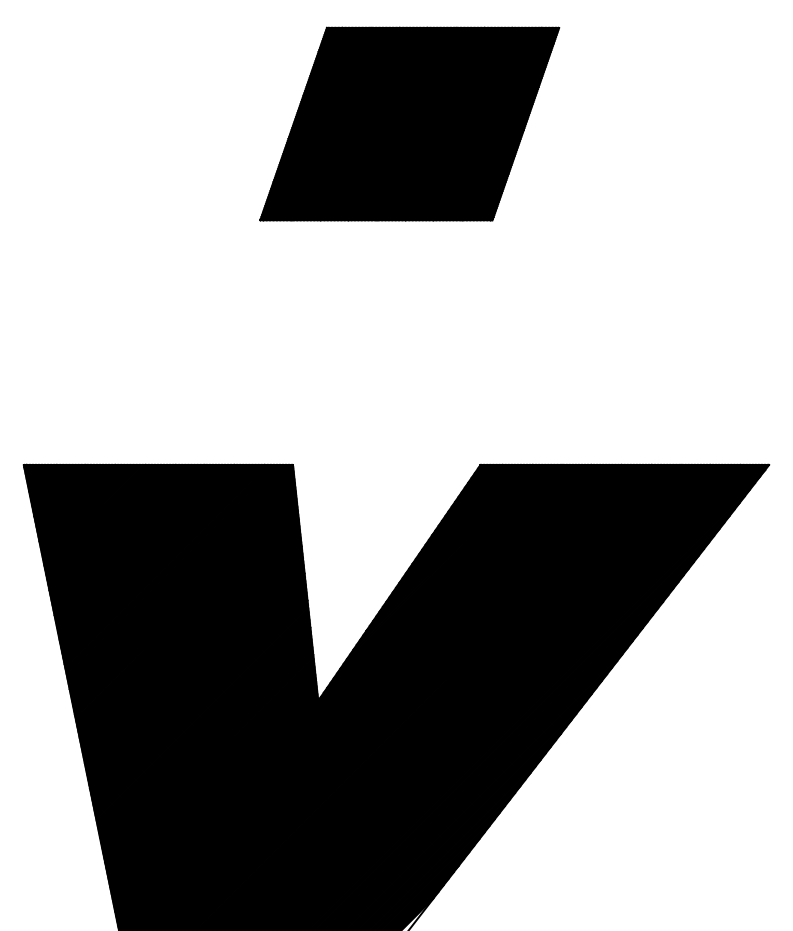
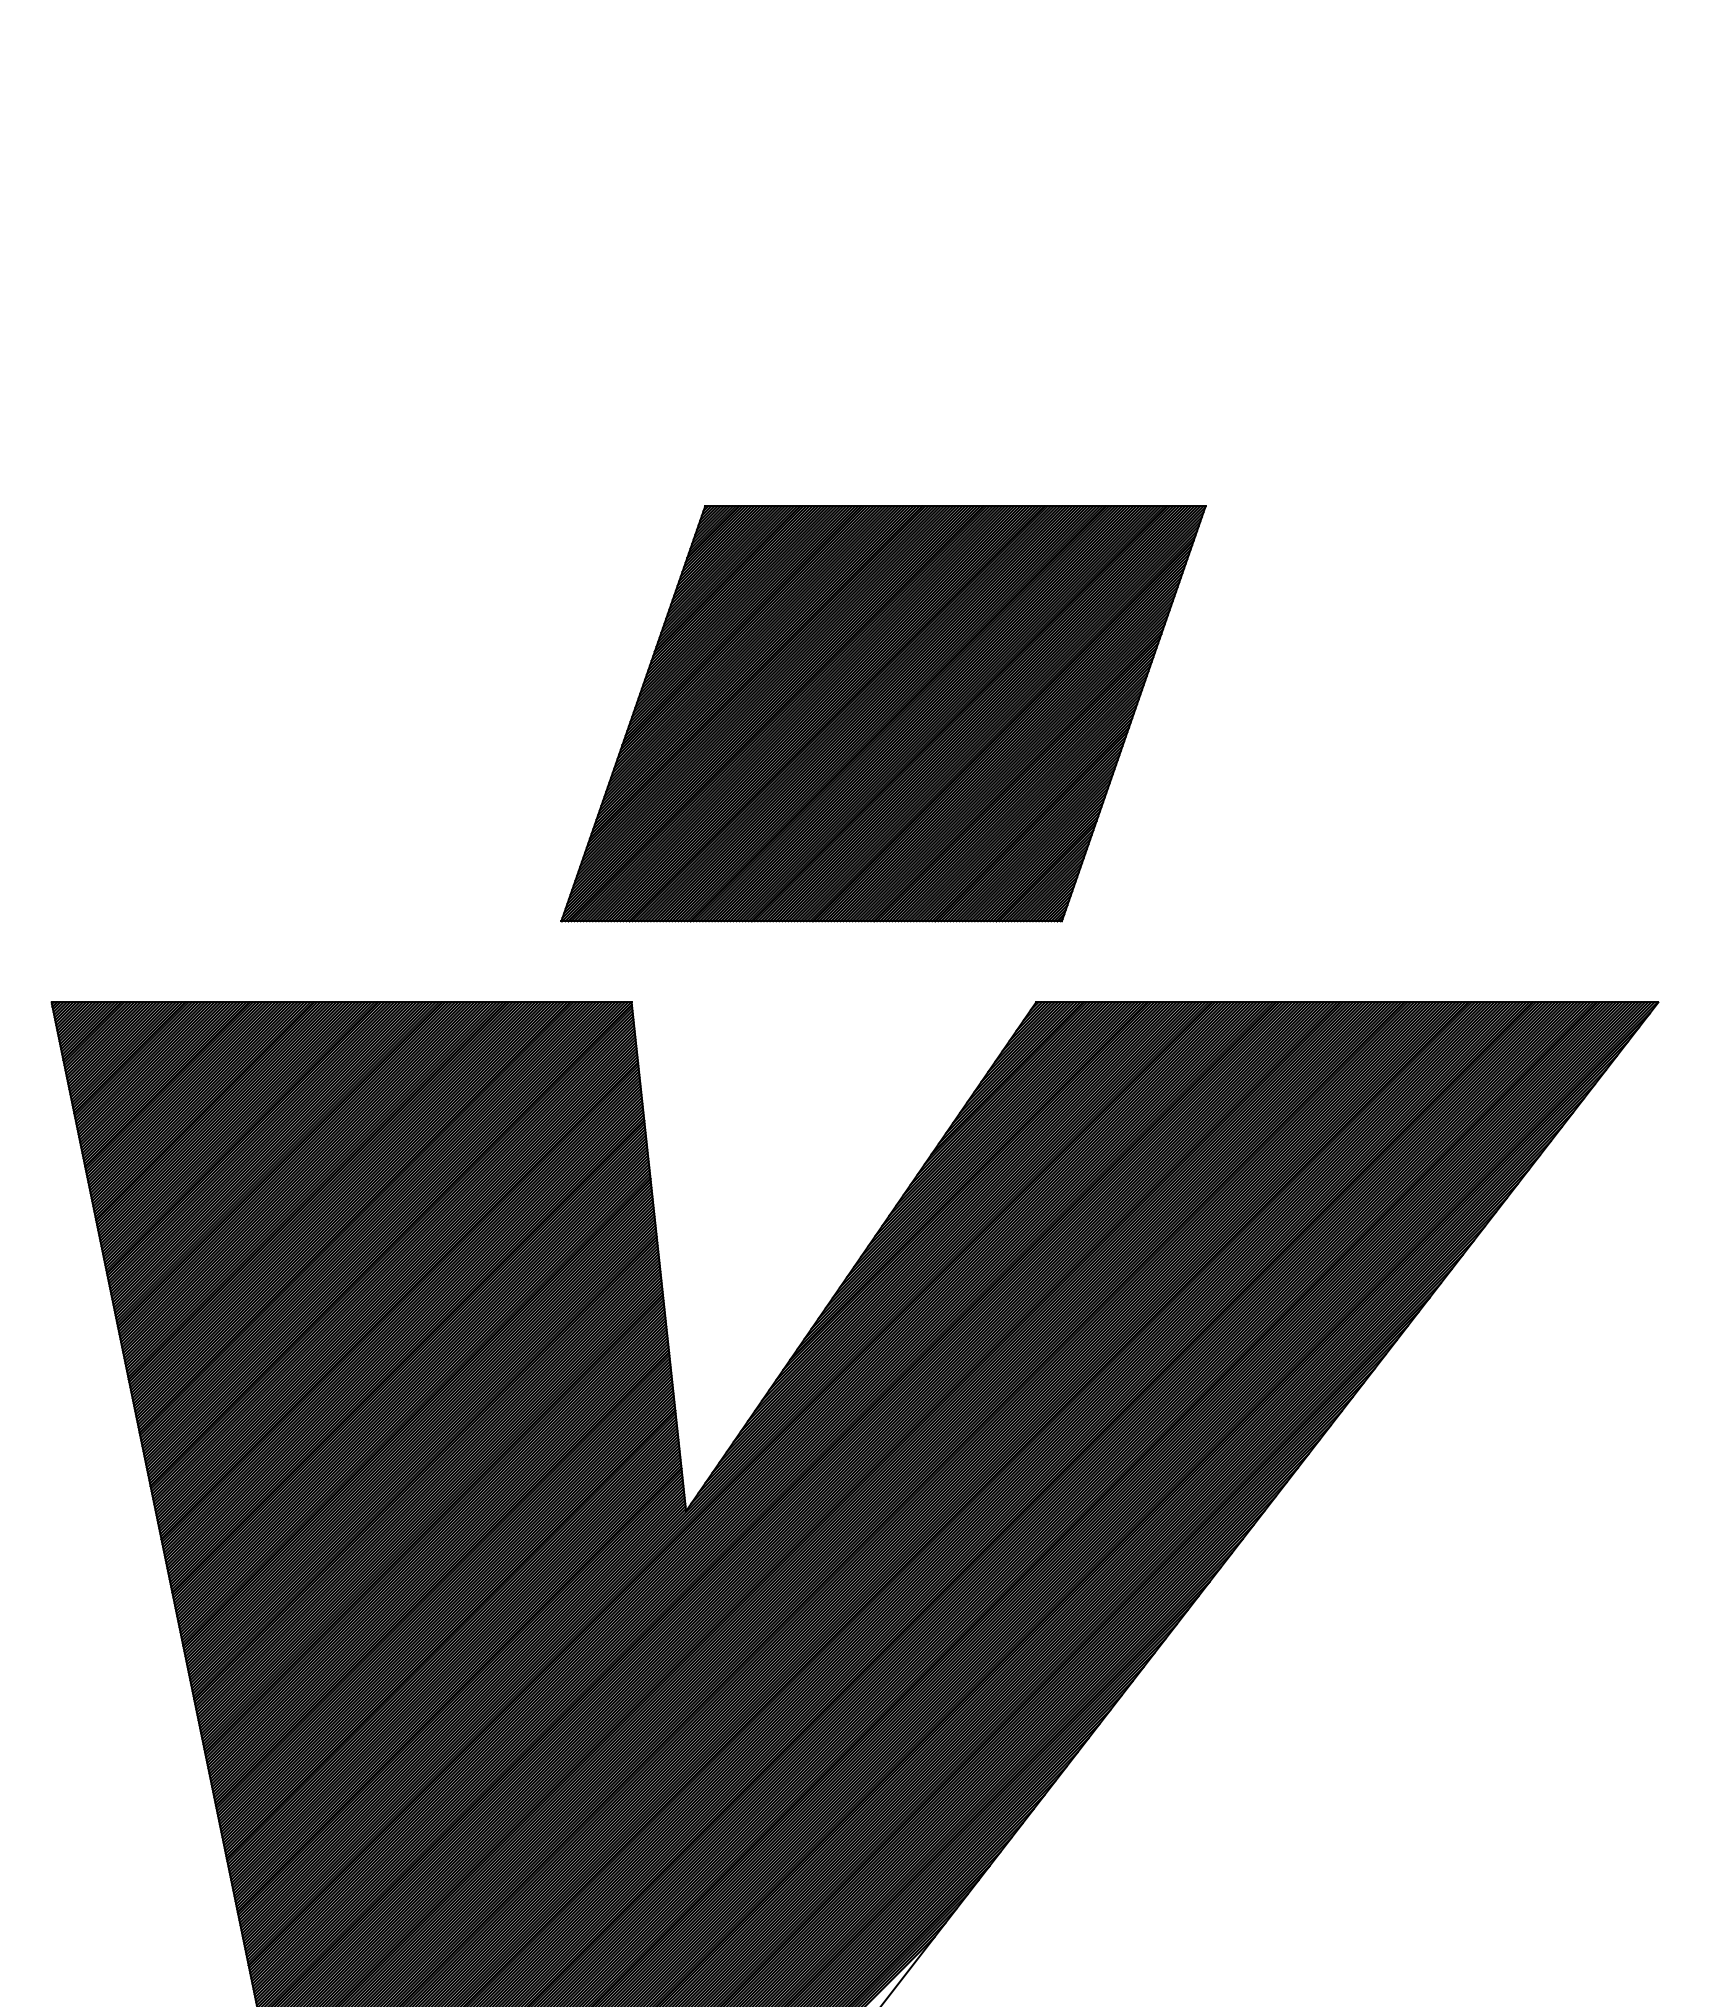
part: (409, 123) -> (883, 712), moved

